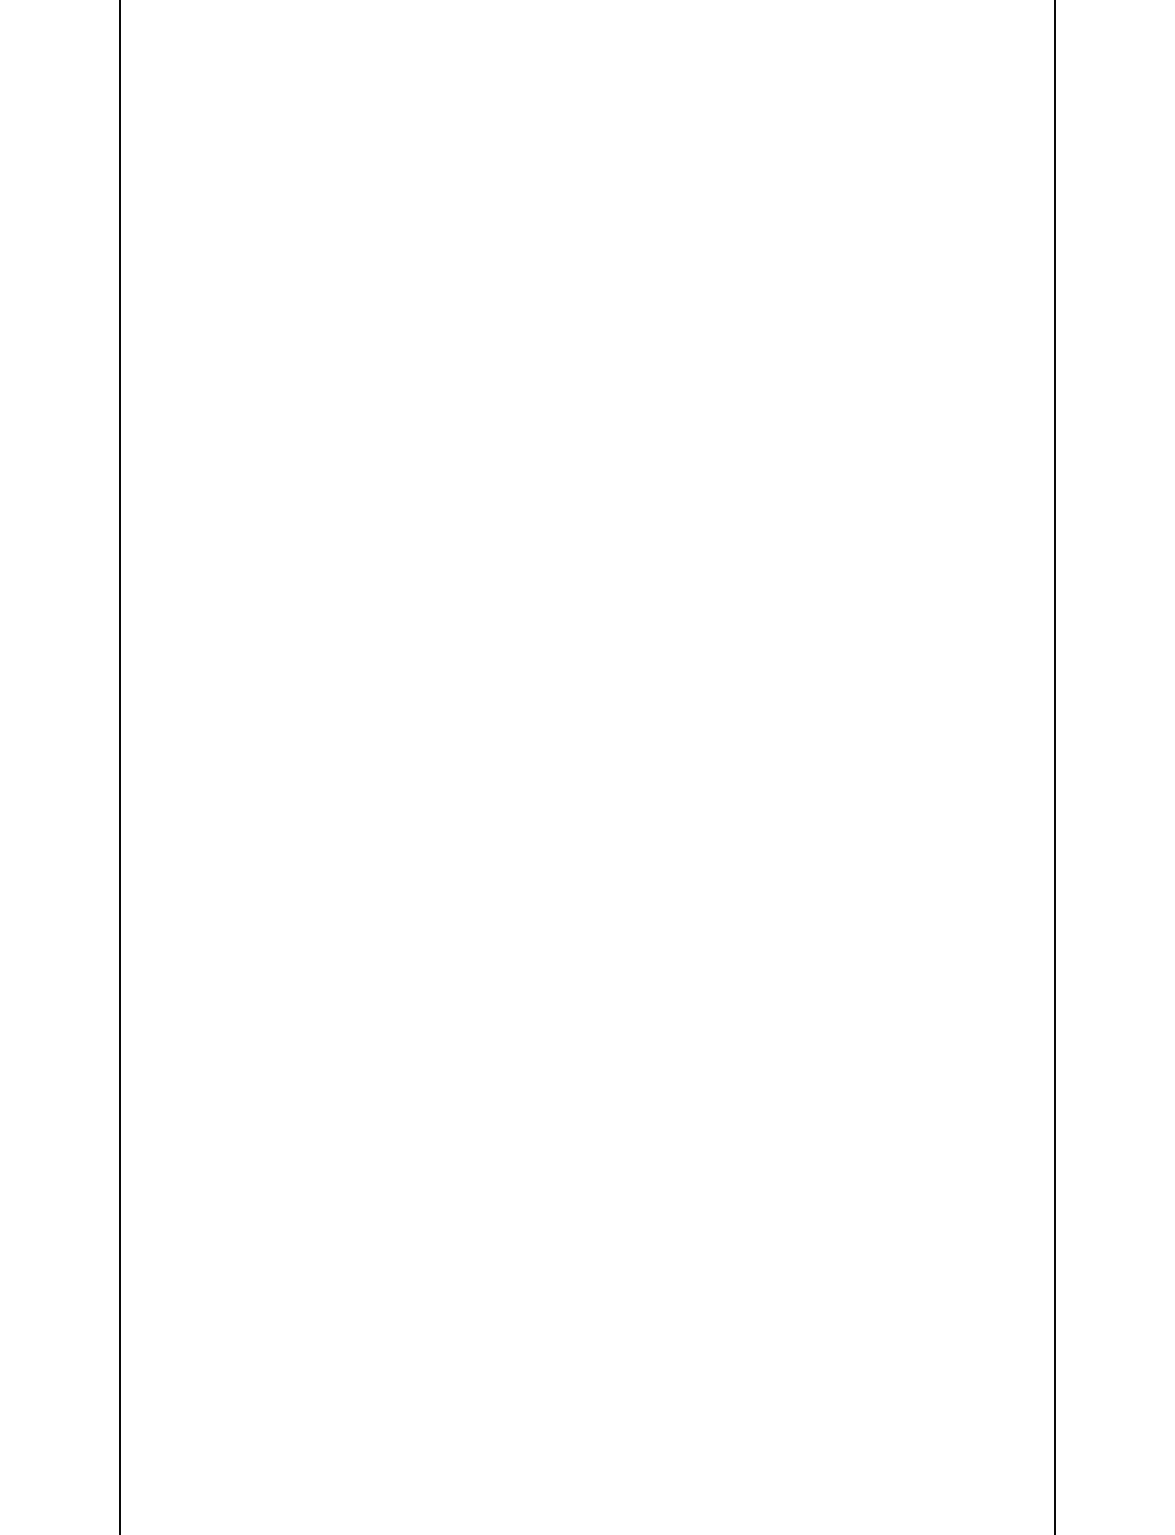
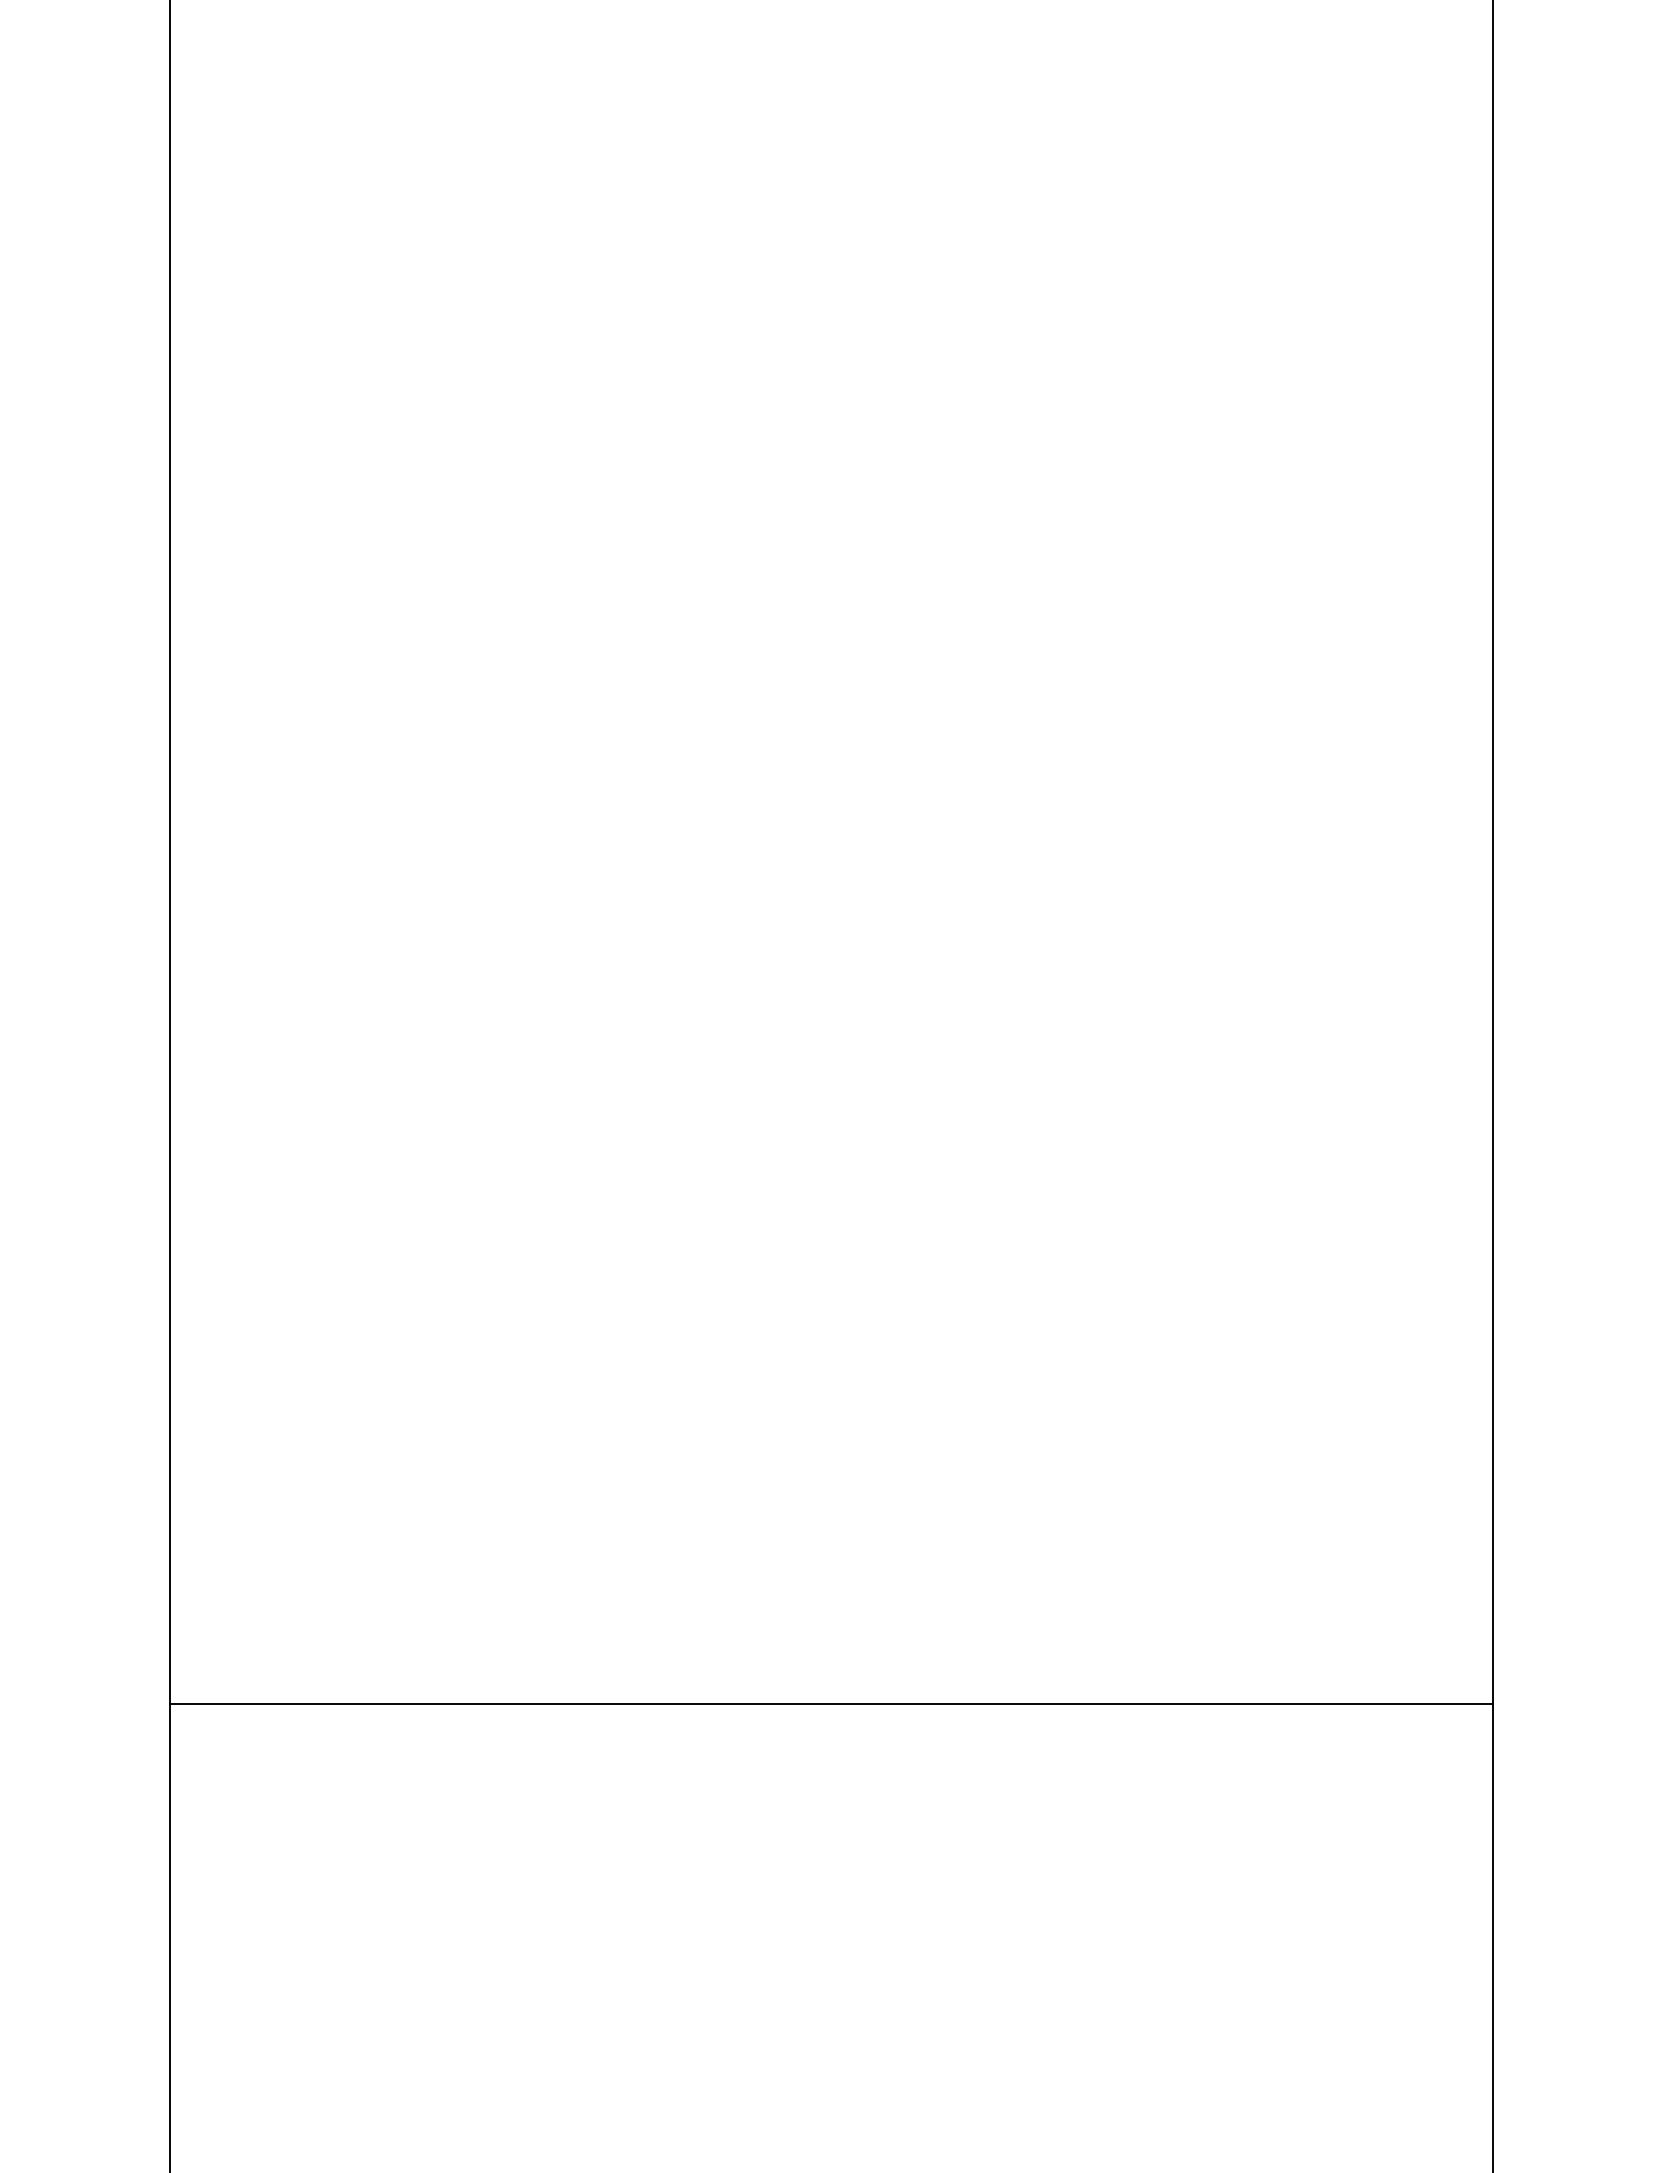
line: (587, 1203) -> (831, 1704), added

